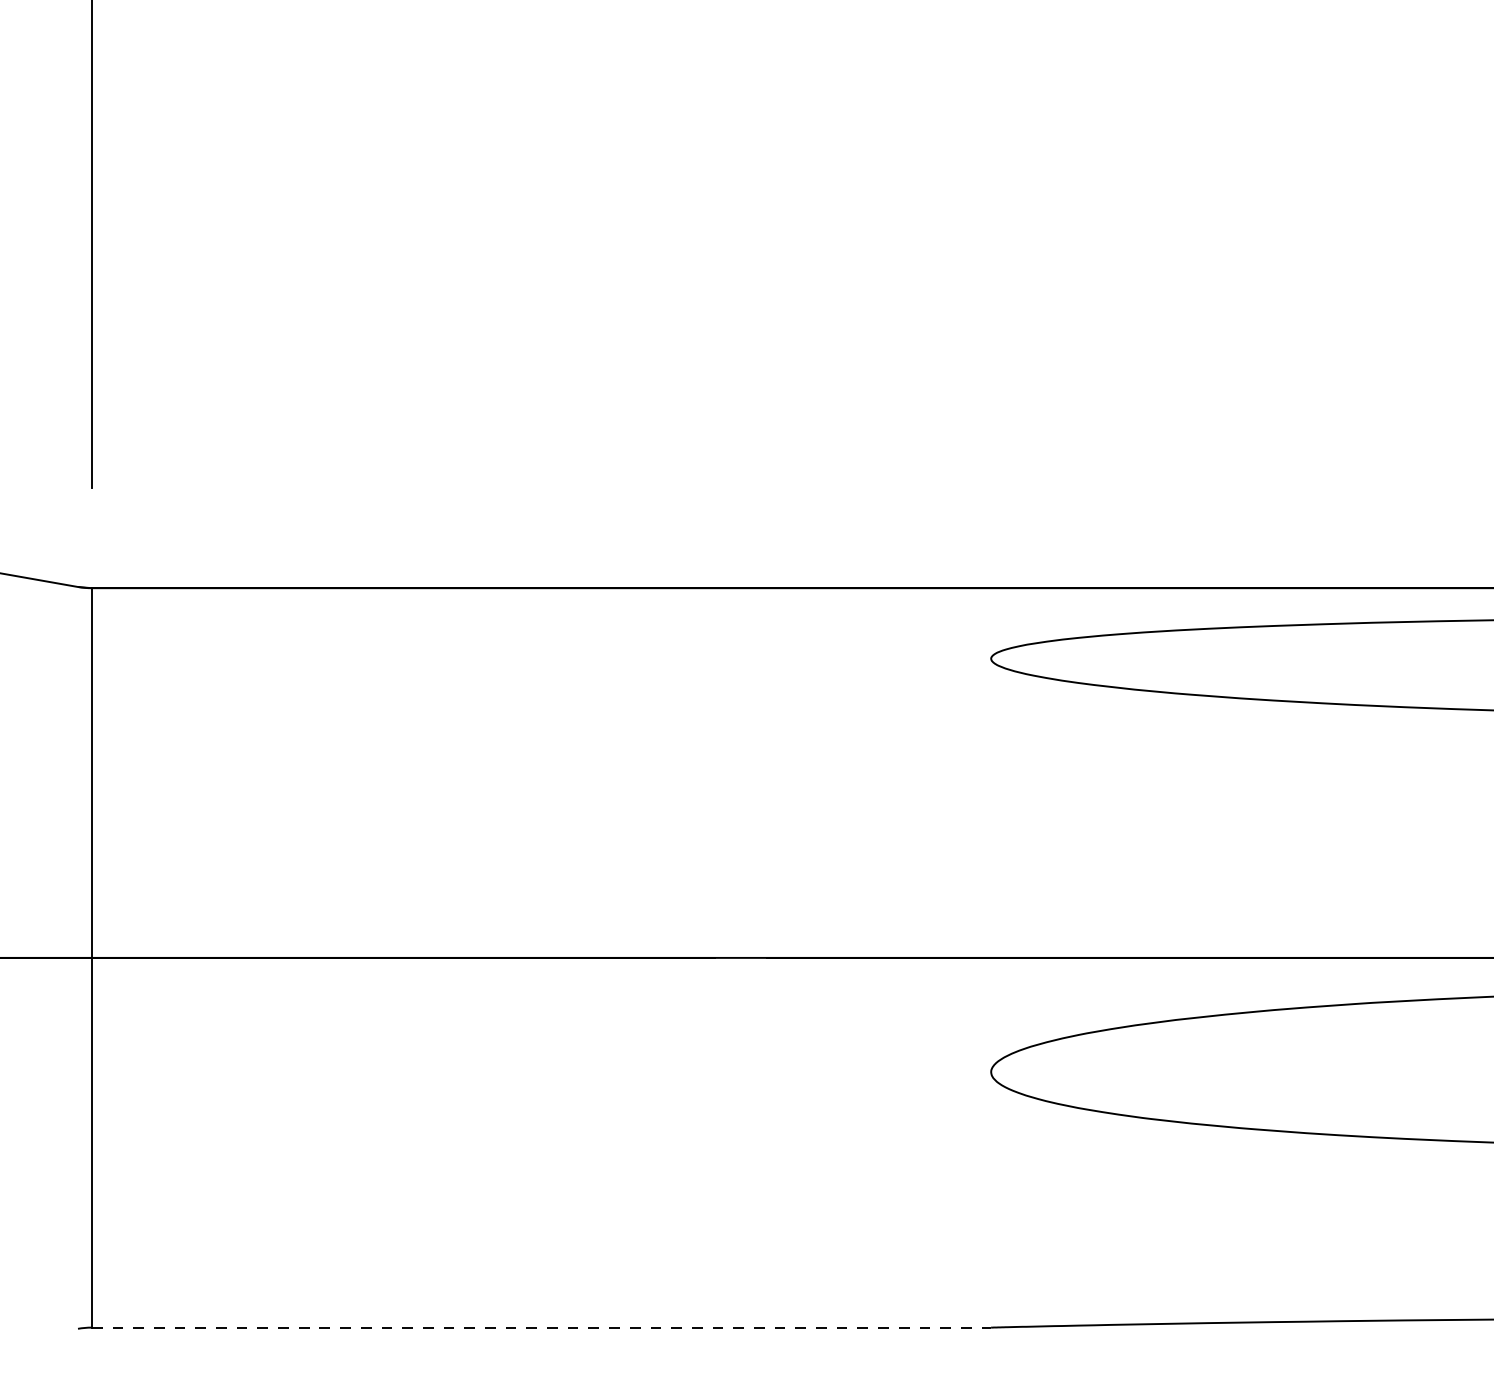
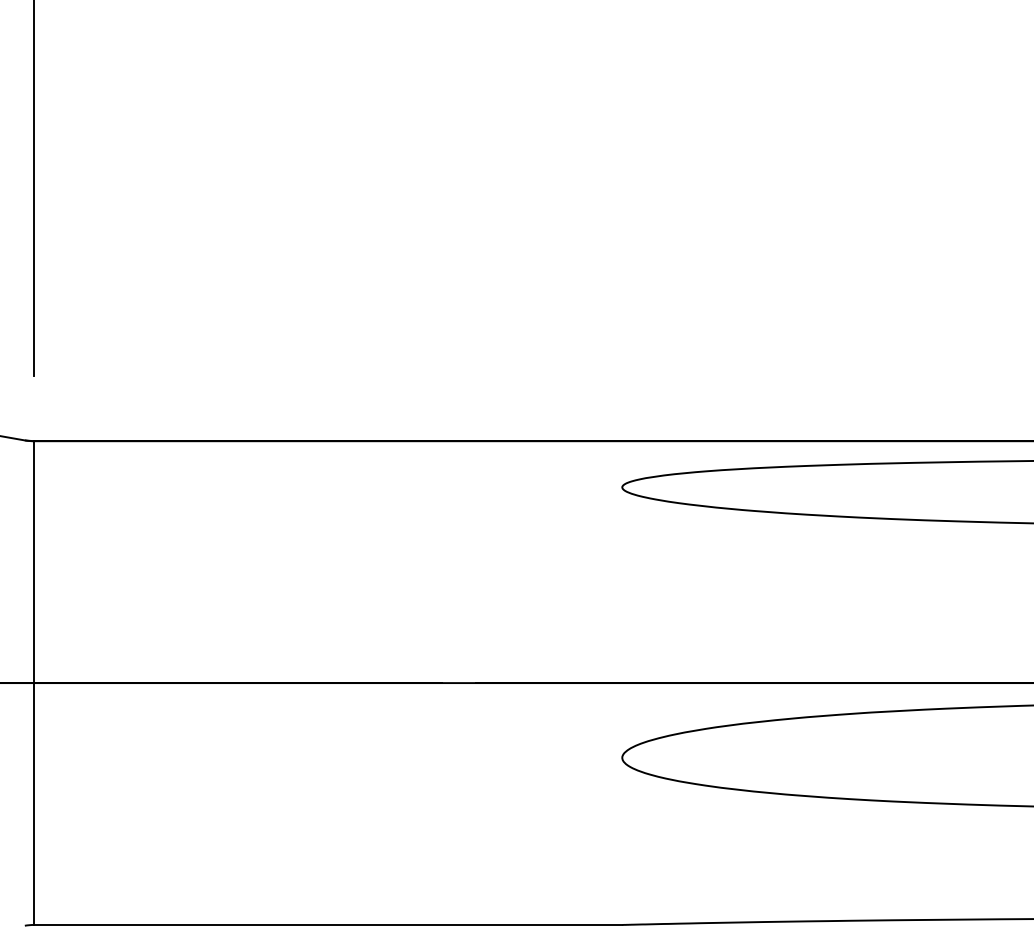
line: (542, 1326) -> (328, 924), dashed -> solid

